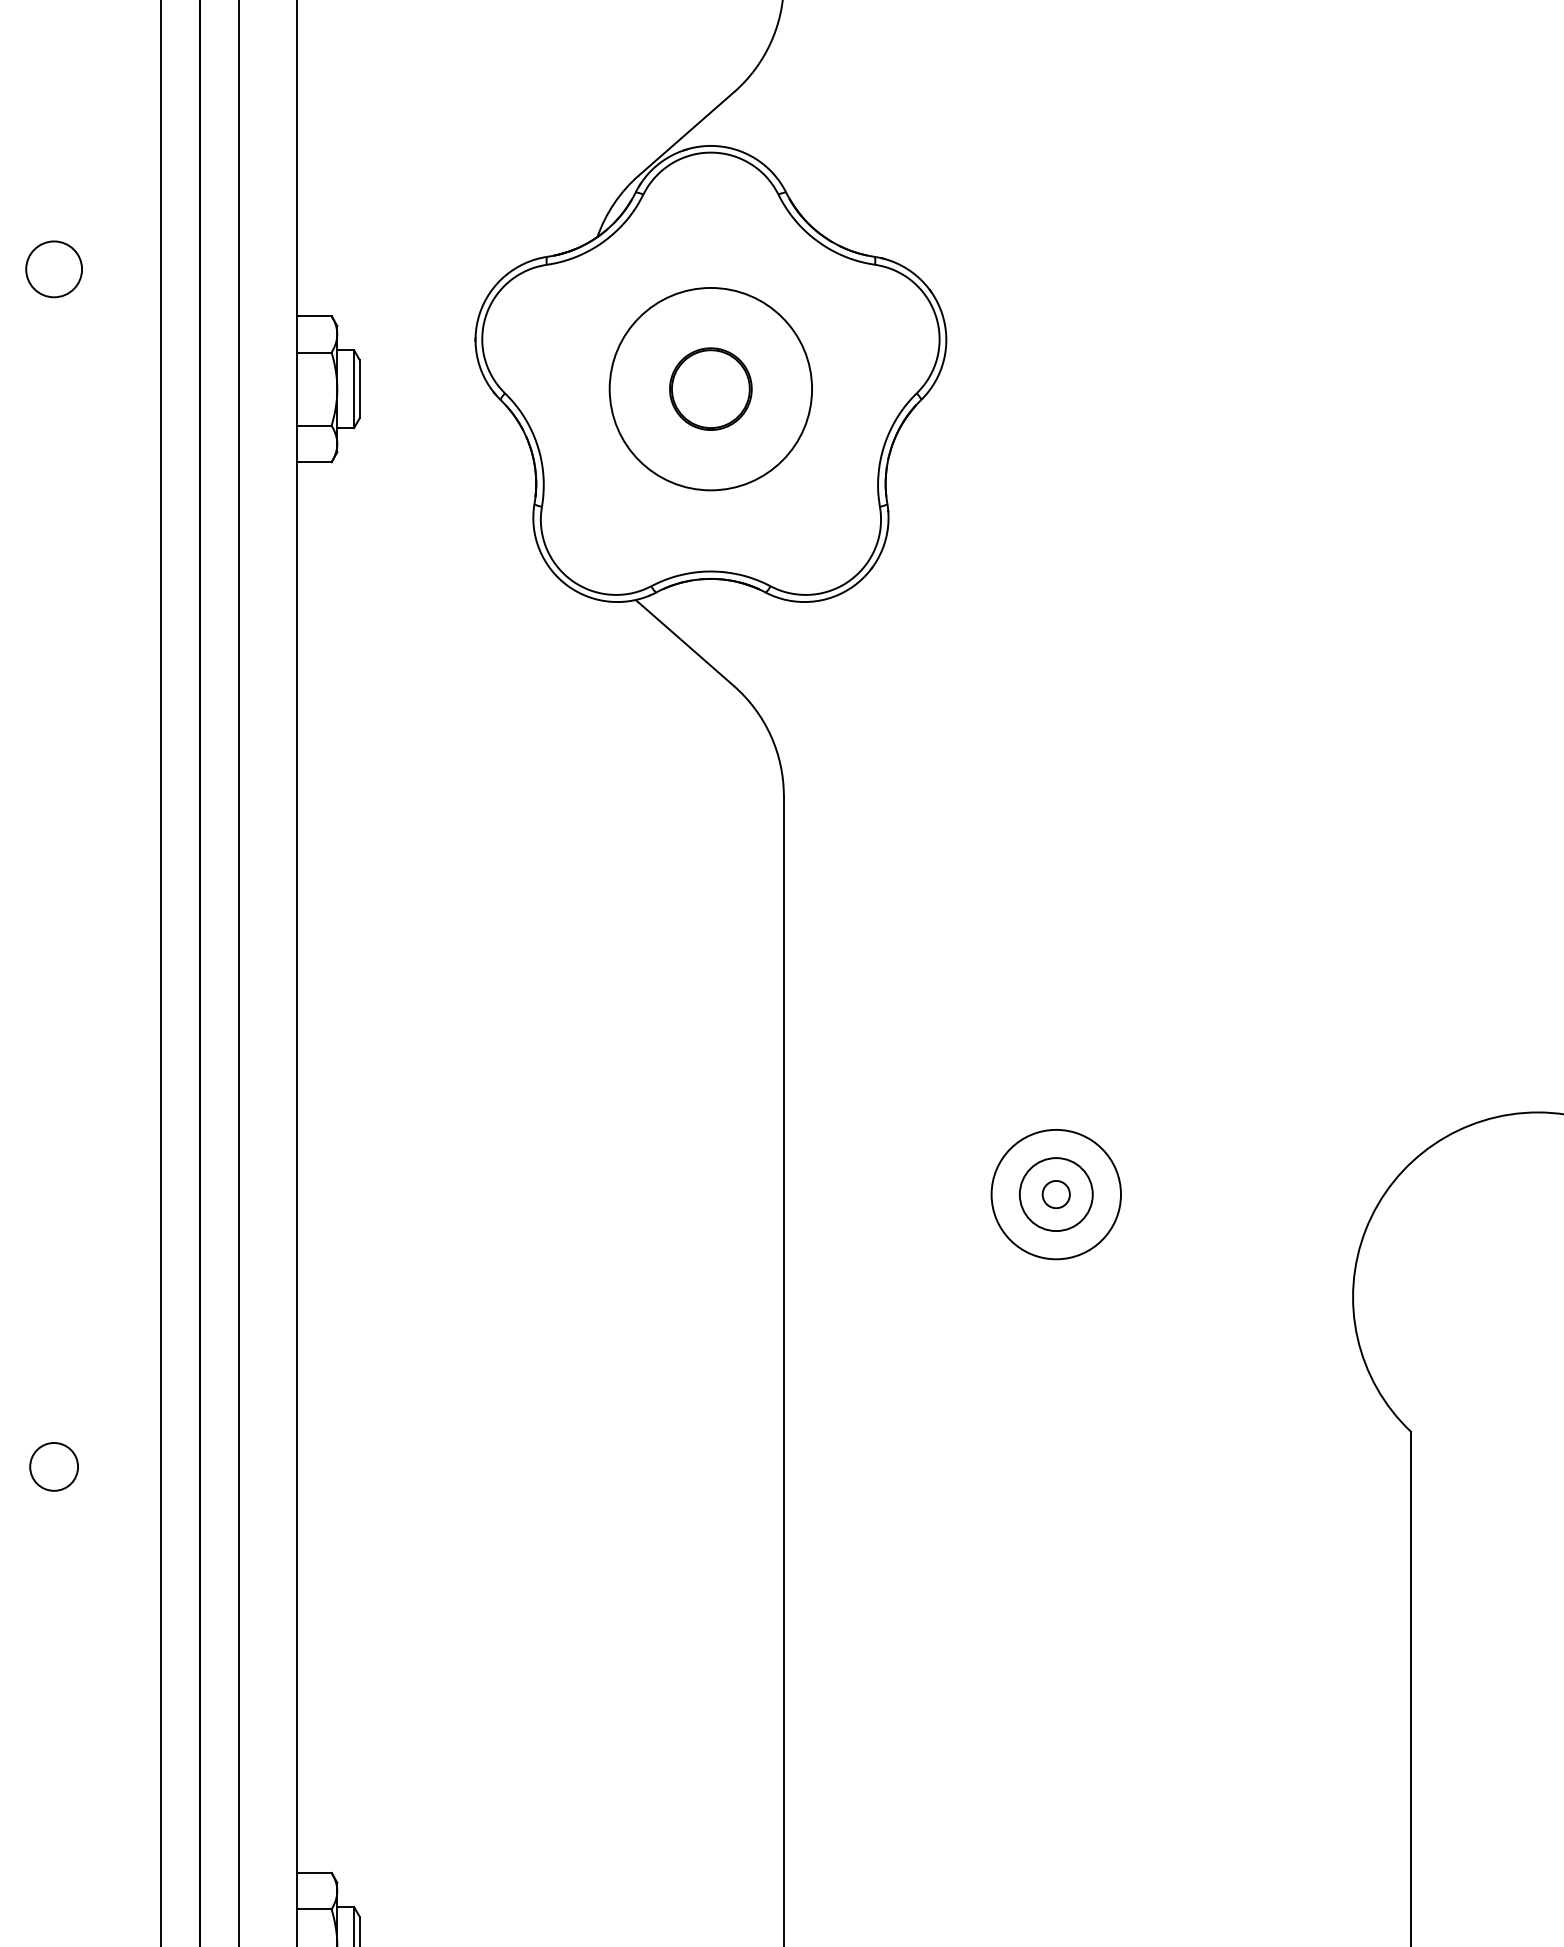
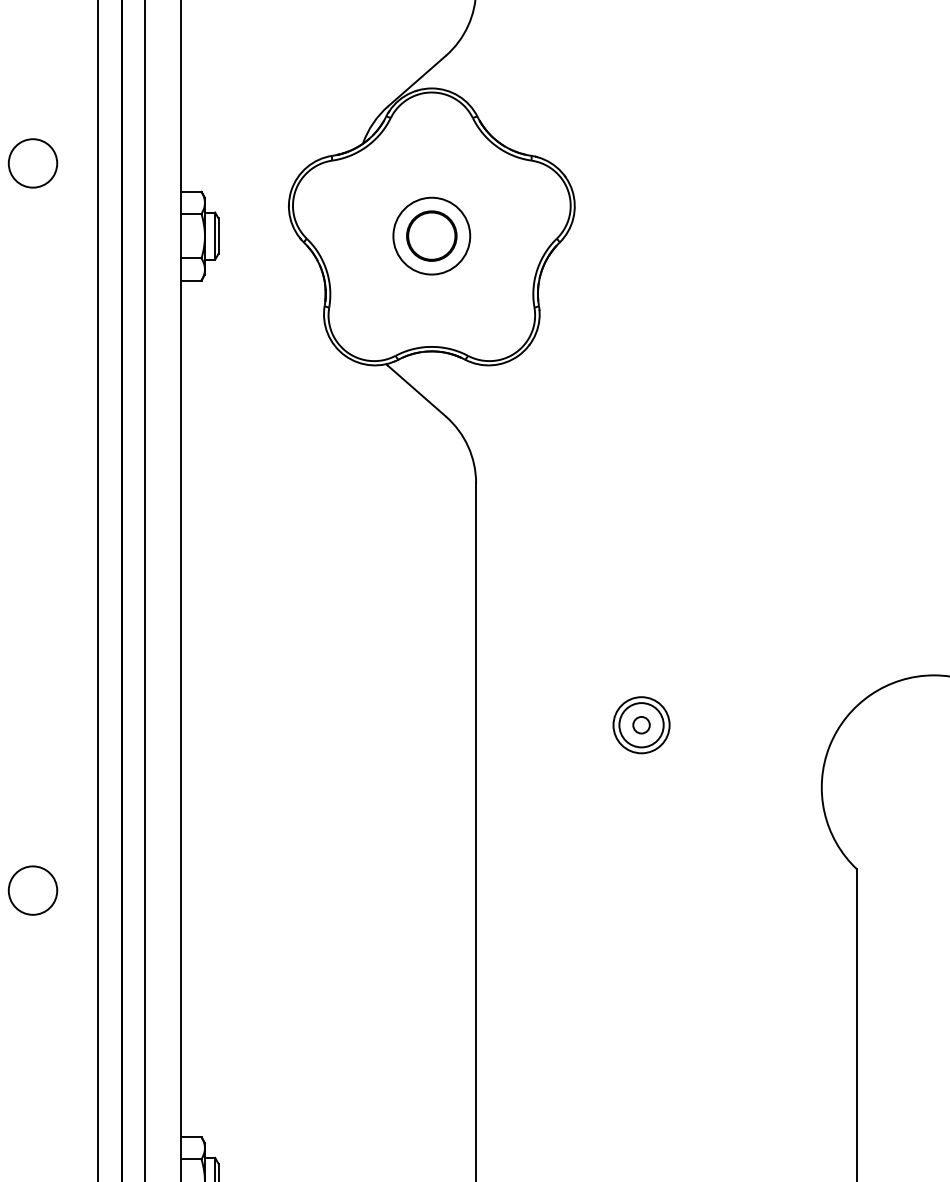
circle: (53, 269) -> (32, 163), size x1.43
circle: (710, 388) -> (431, 235), size x0.62
circle: (1056, 1194) -> (641, 725), size x0.71
circle: (53, 1466) -> (32, 890), size x1.67

